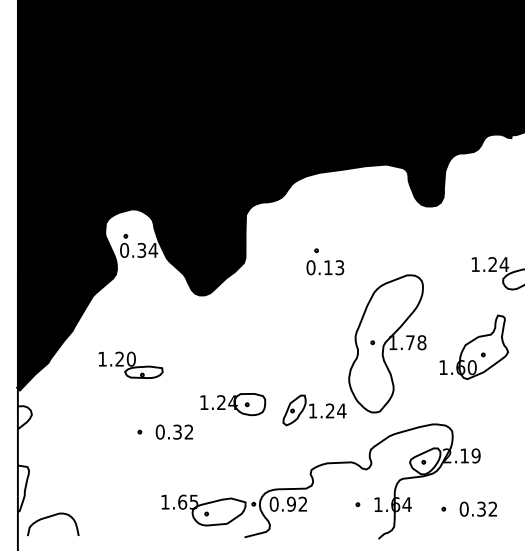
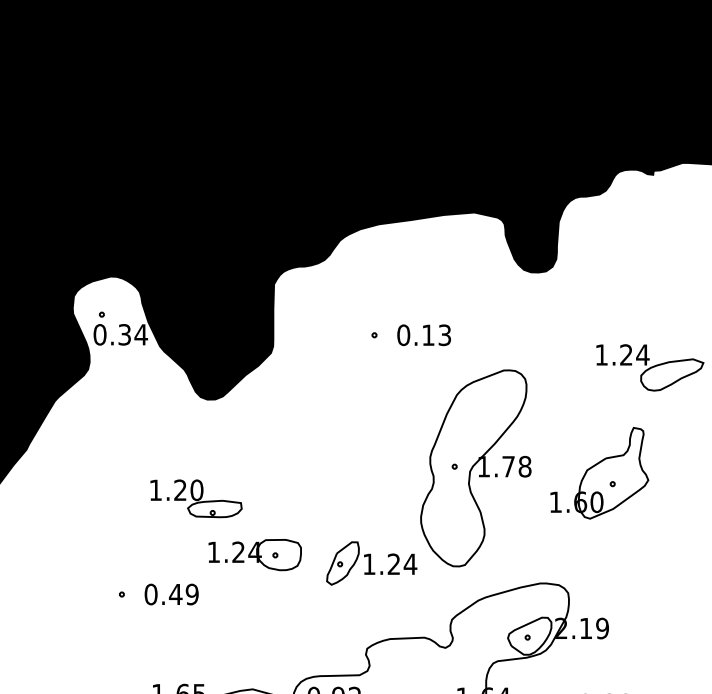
text: (325, 267) -> (424, 334), moved
part: (130, 364) -> (195, 497), moved
text: (182, 431) -> (182, 593), 0.32 -> 0.49

